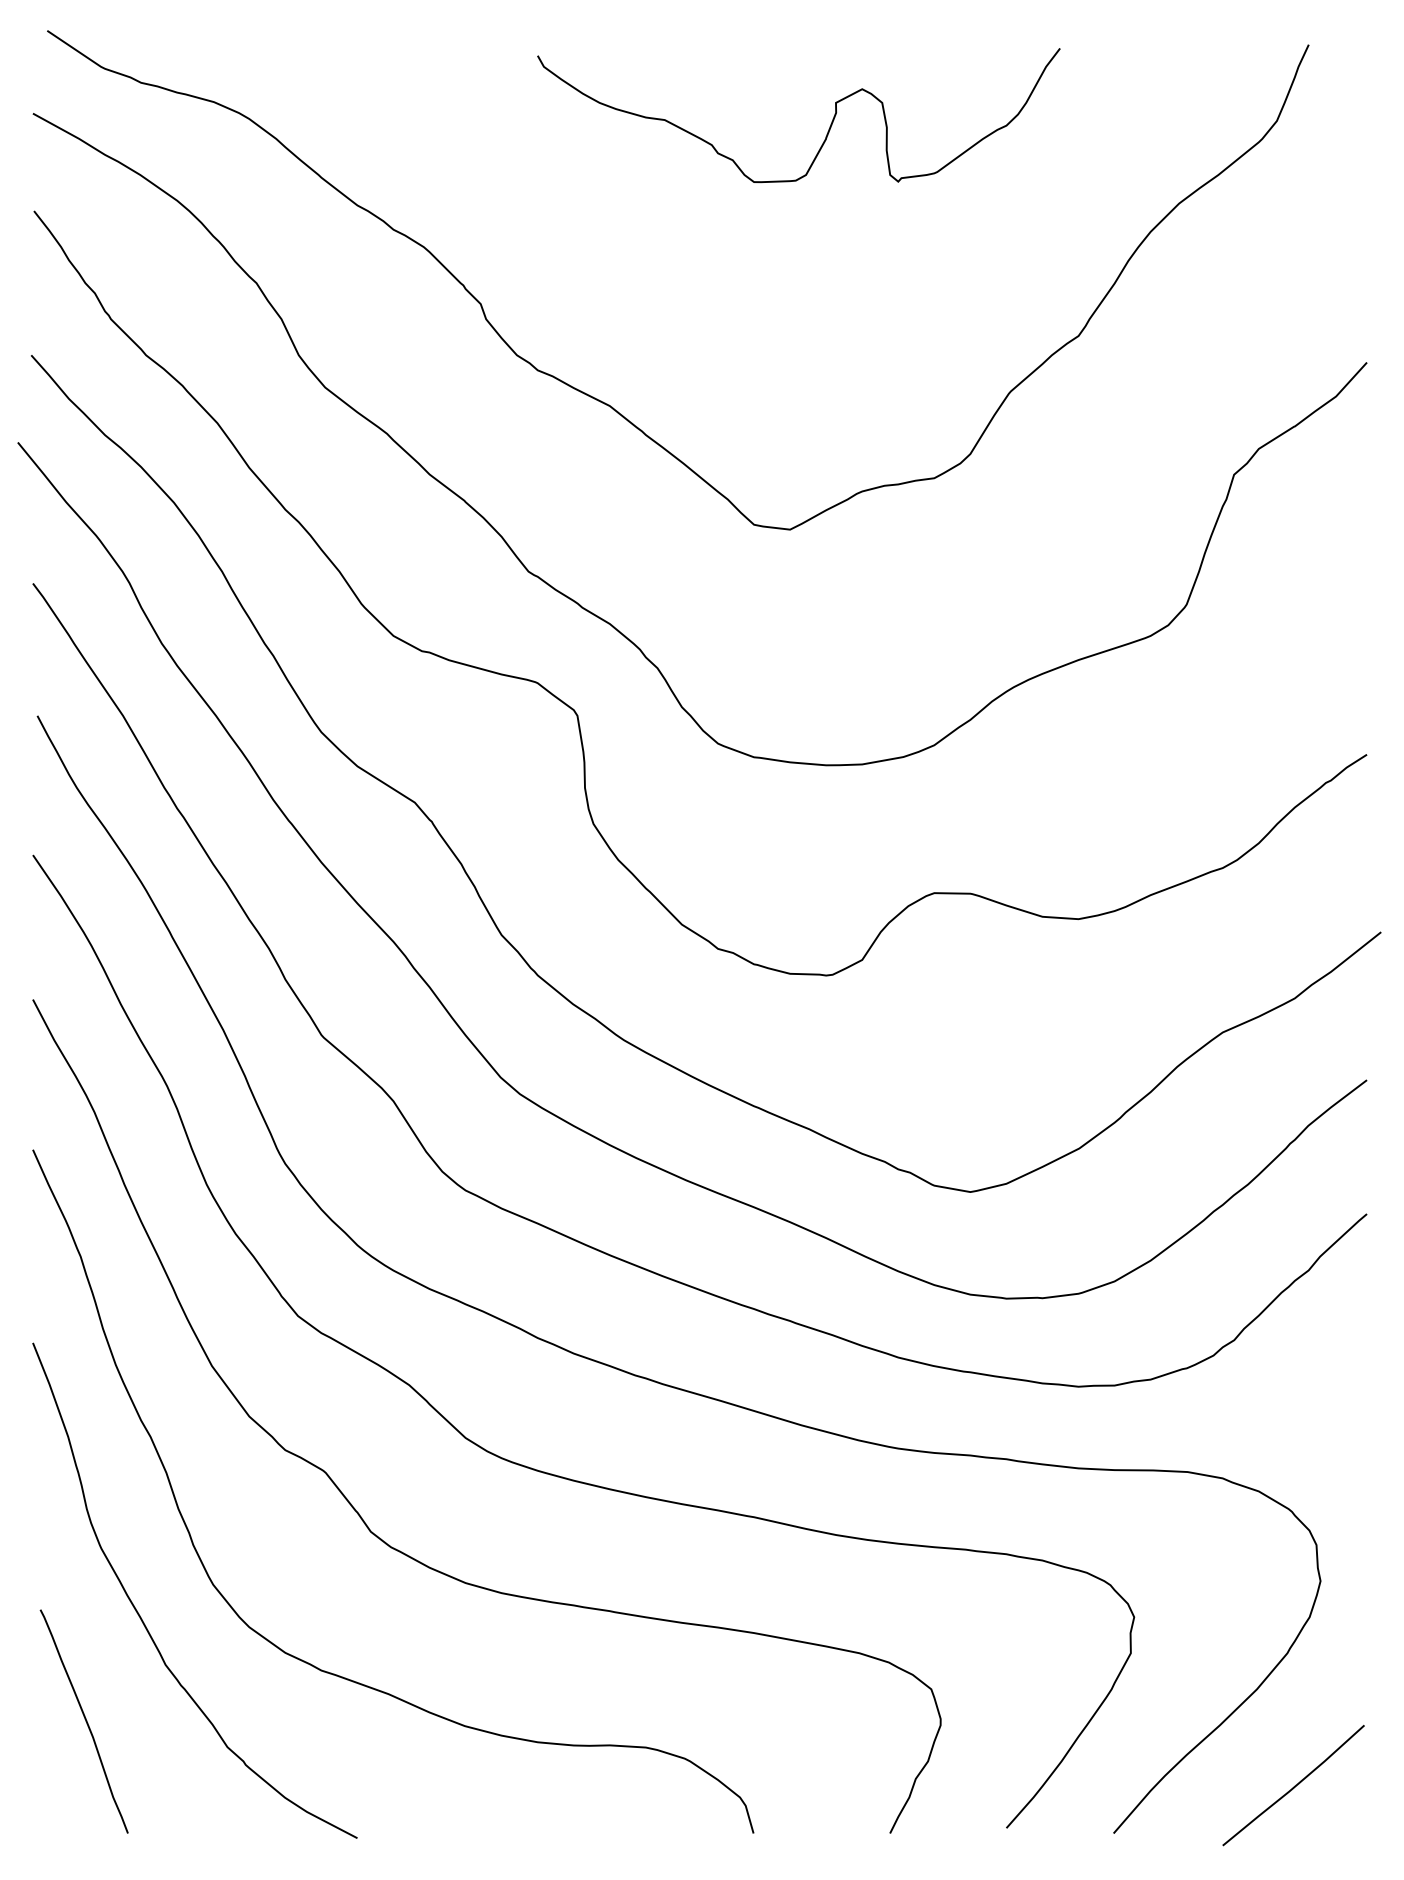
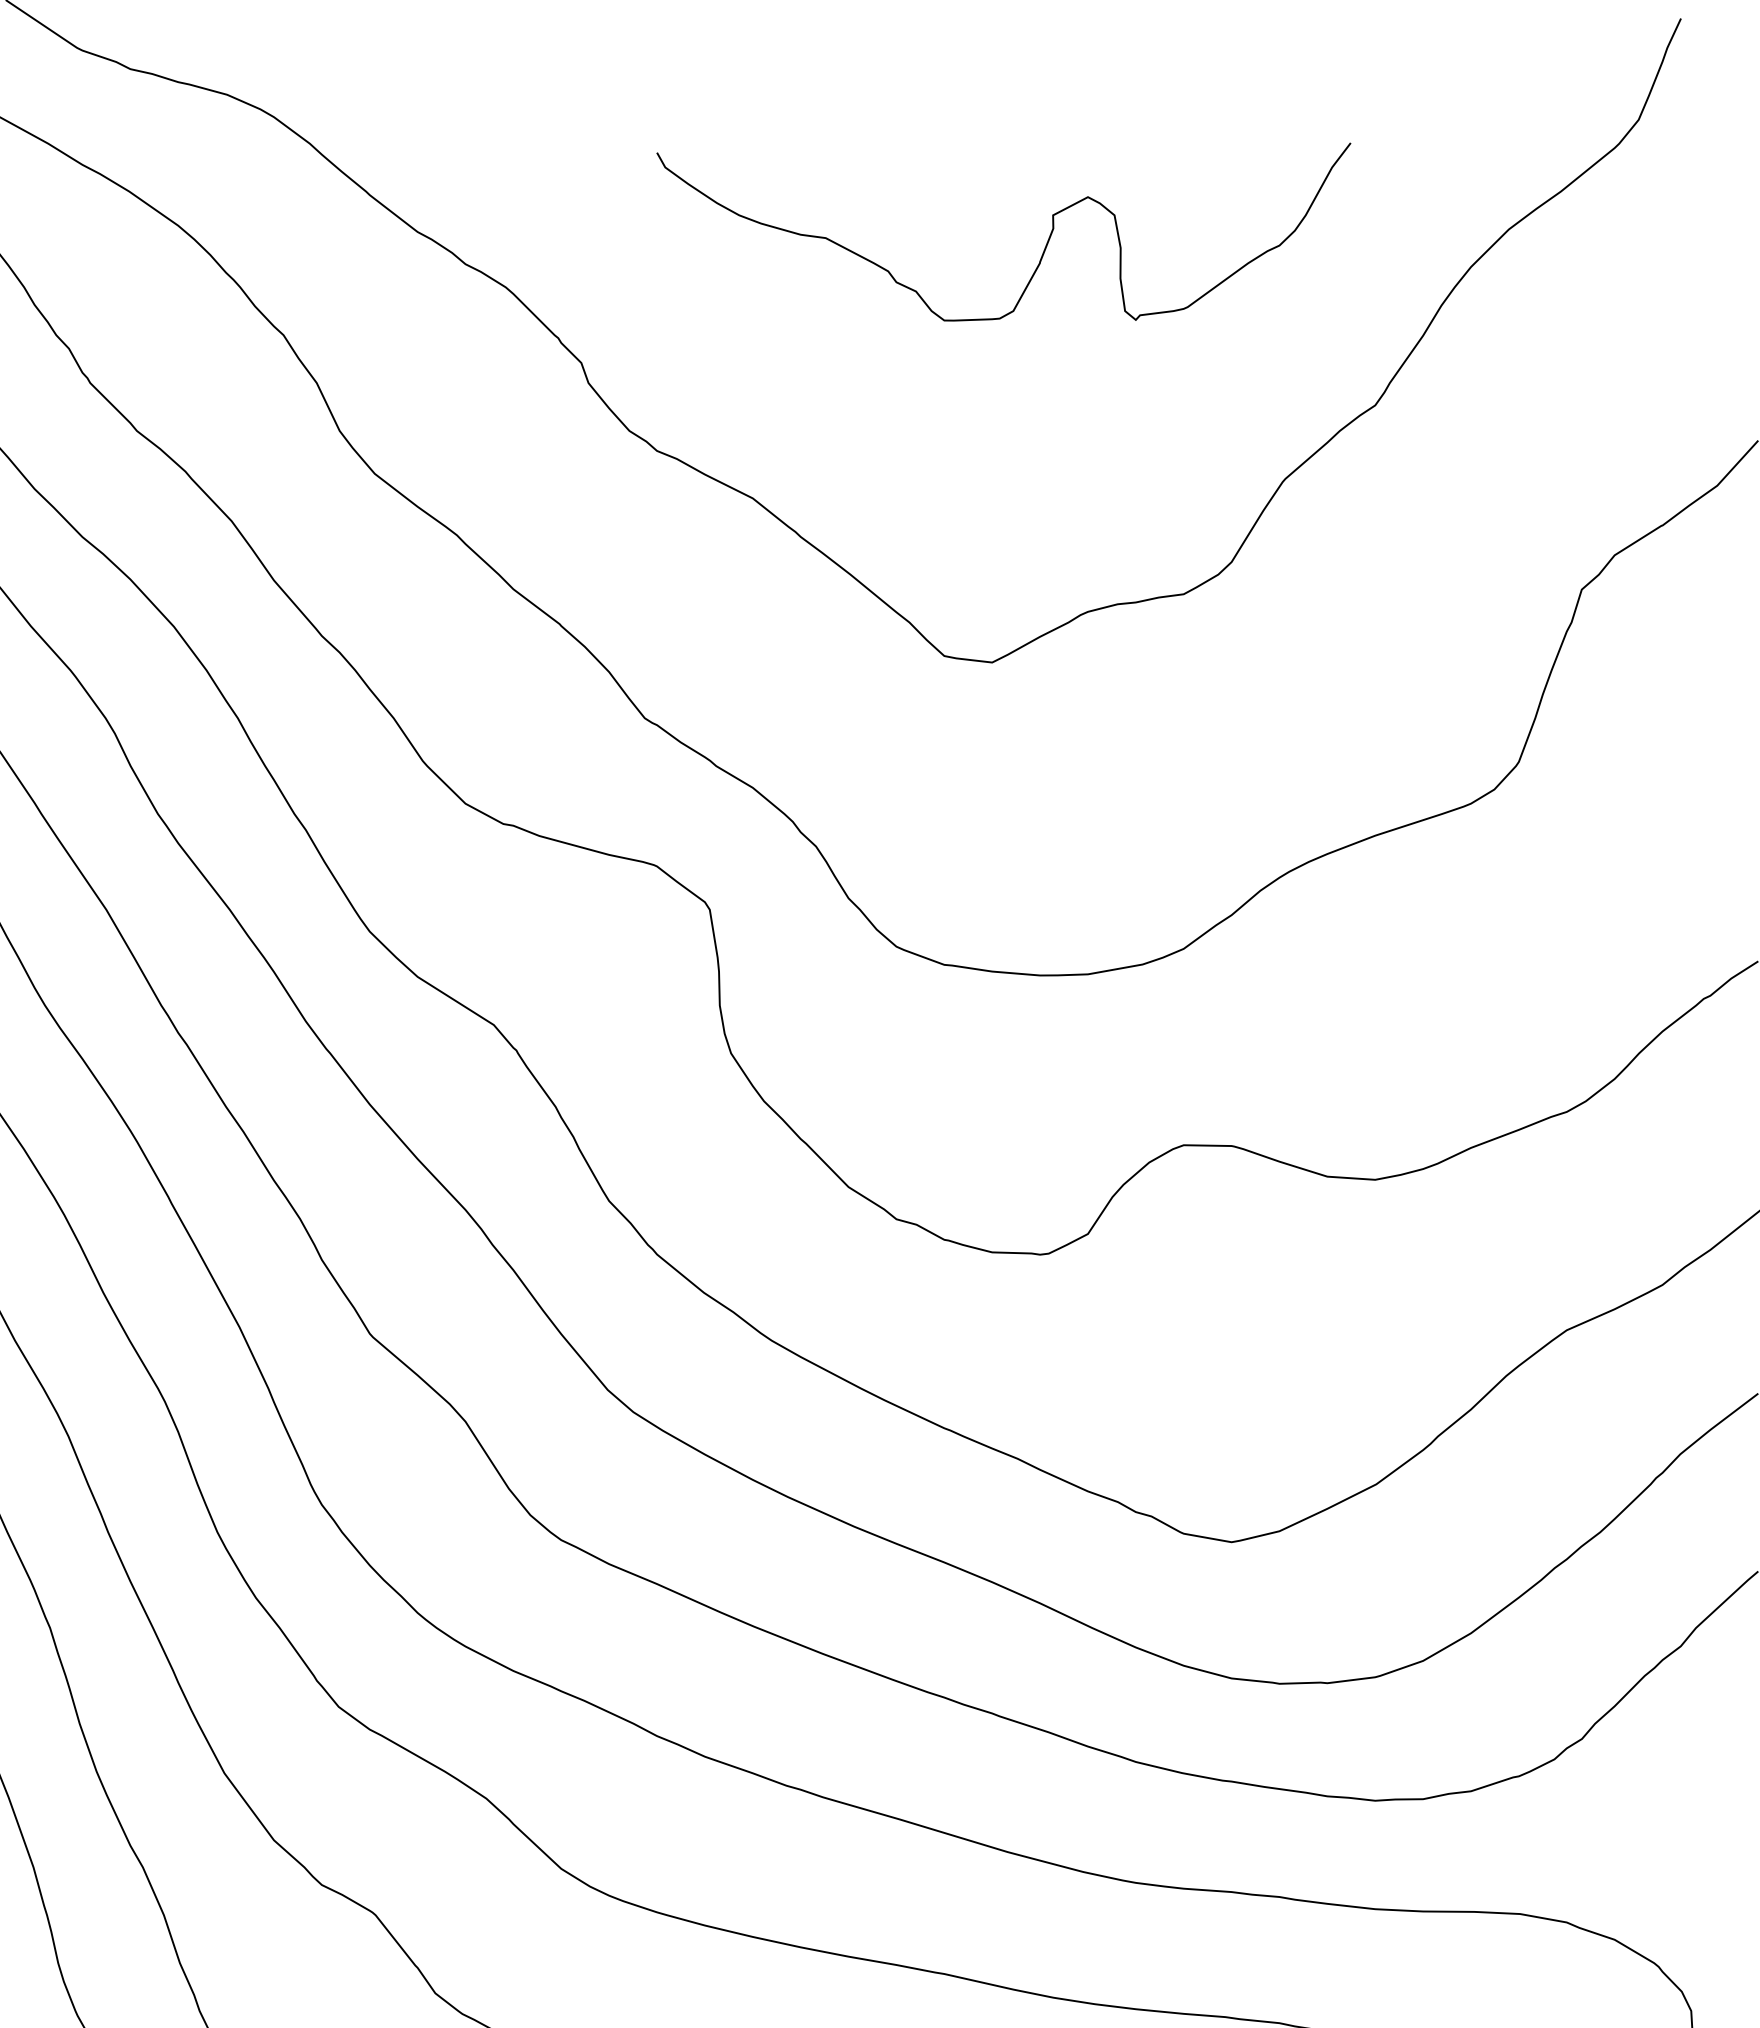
curve: (829, 126) -> (1044, 246), moved

